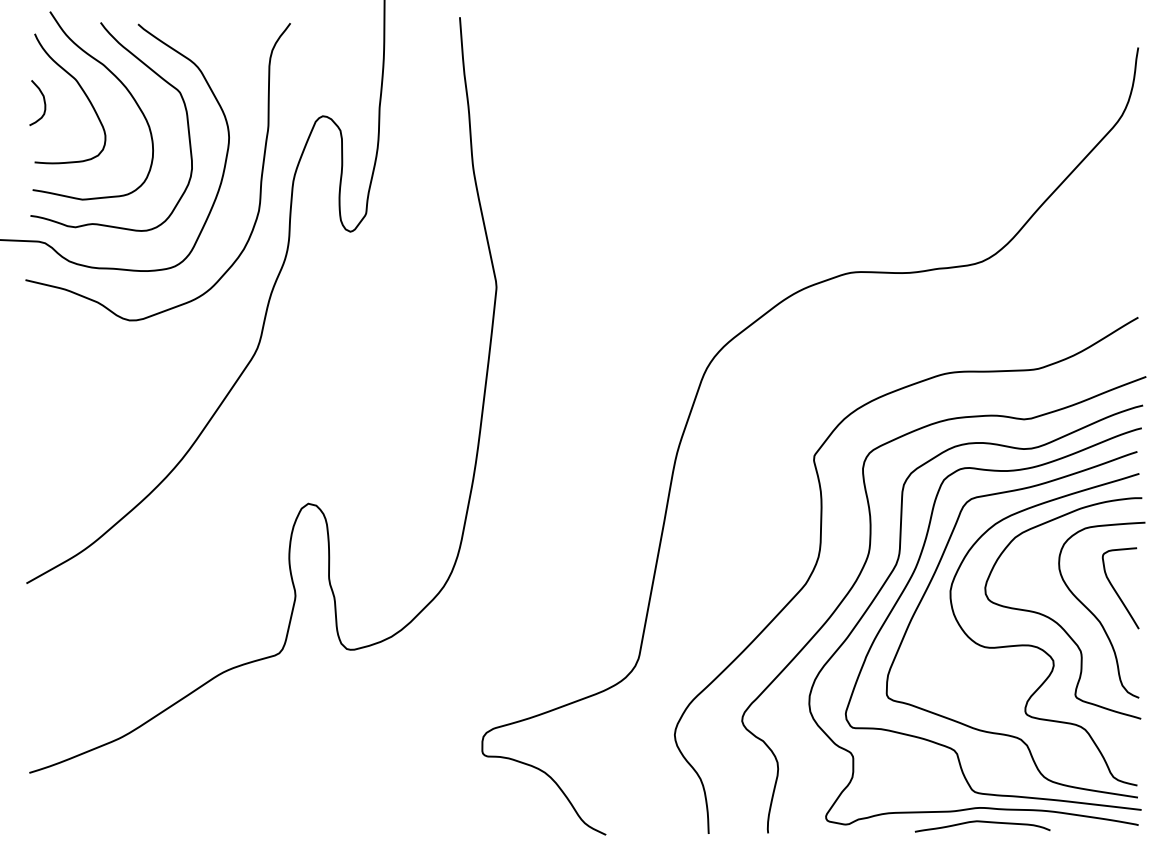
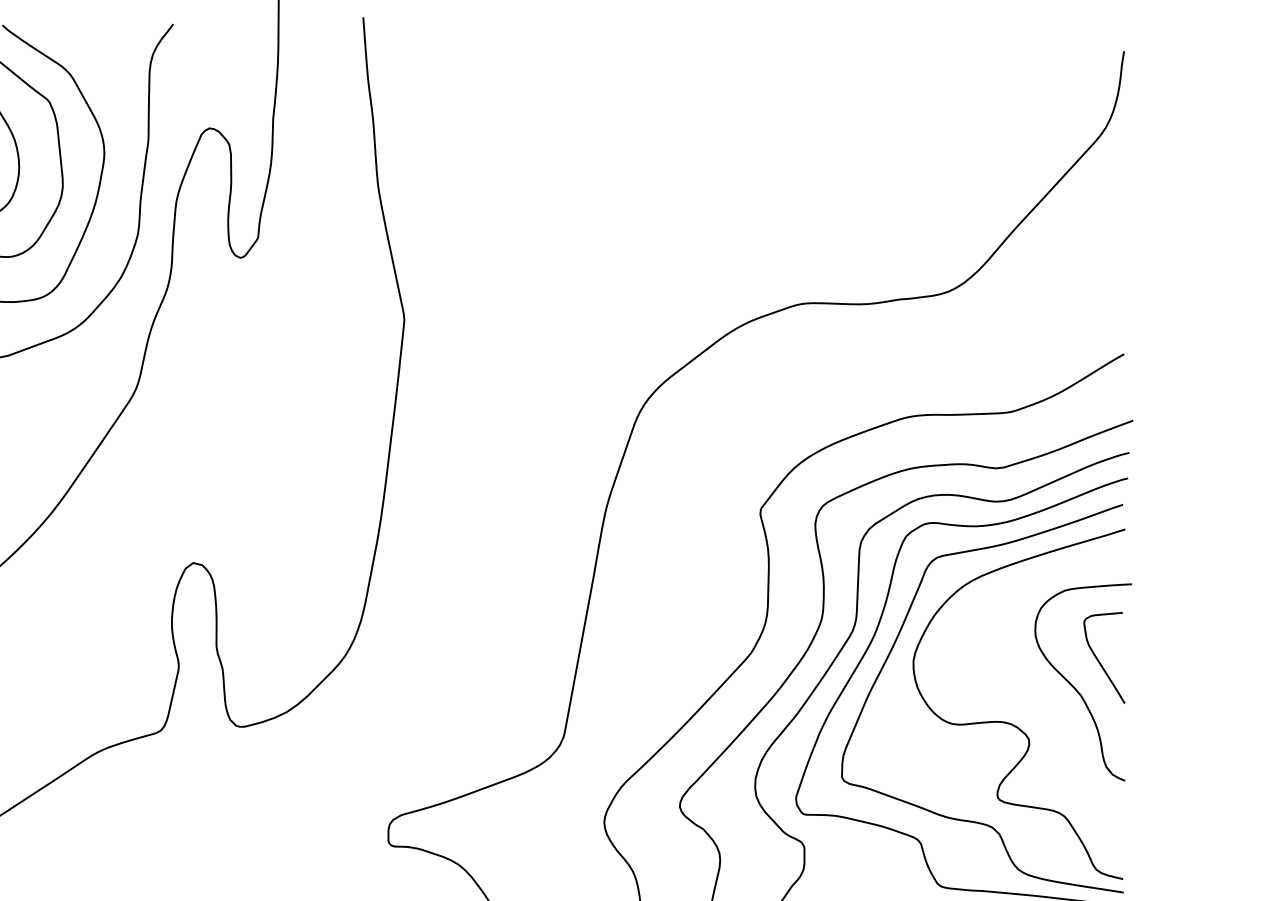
curve: (1055, 620) -> (1031, 693), removed

